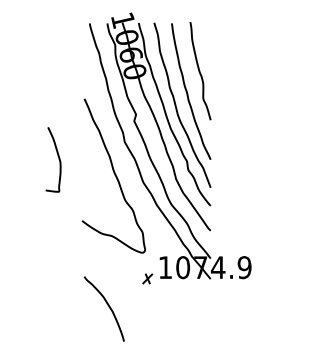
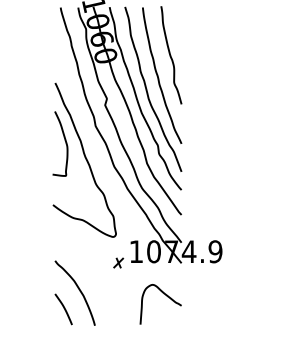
curve: (57, 156) -> (64, 140), moved
curve: (195, 312) -> (166, 296), added
curve: (92, 324) -> (63, 308), added

